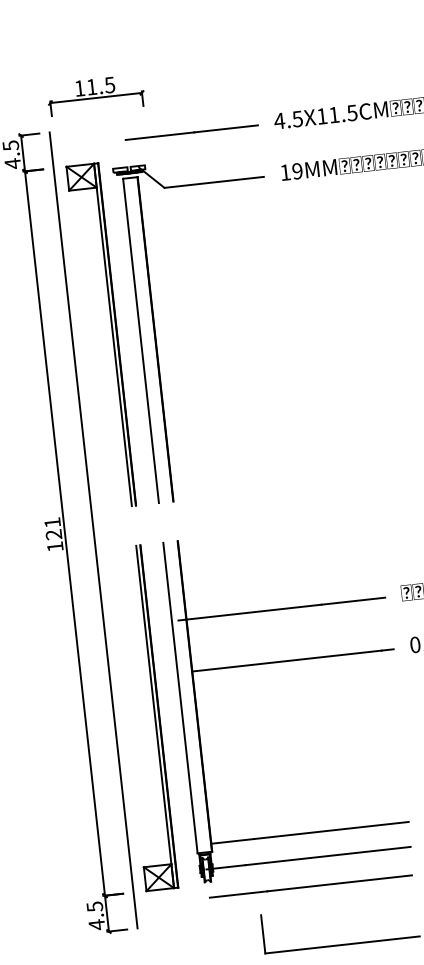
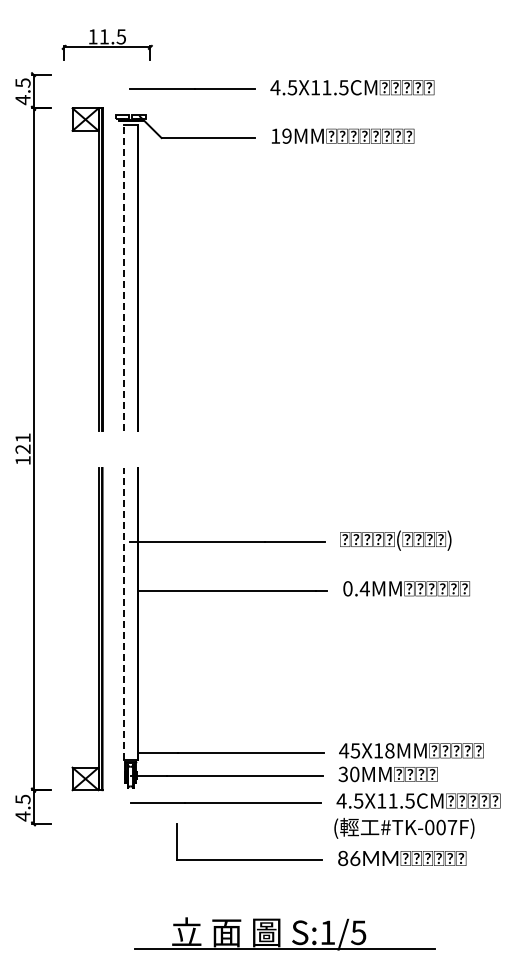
line: (141, 340) -> (124, 277), solid -> dashed
line: (93, 529) -> (60, 448), removed
line: (180, 697) -> (124, 613), solid -> dashed

